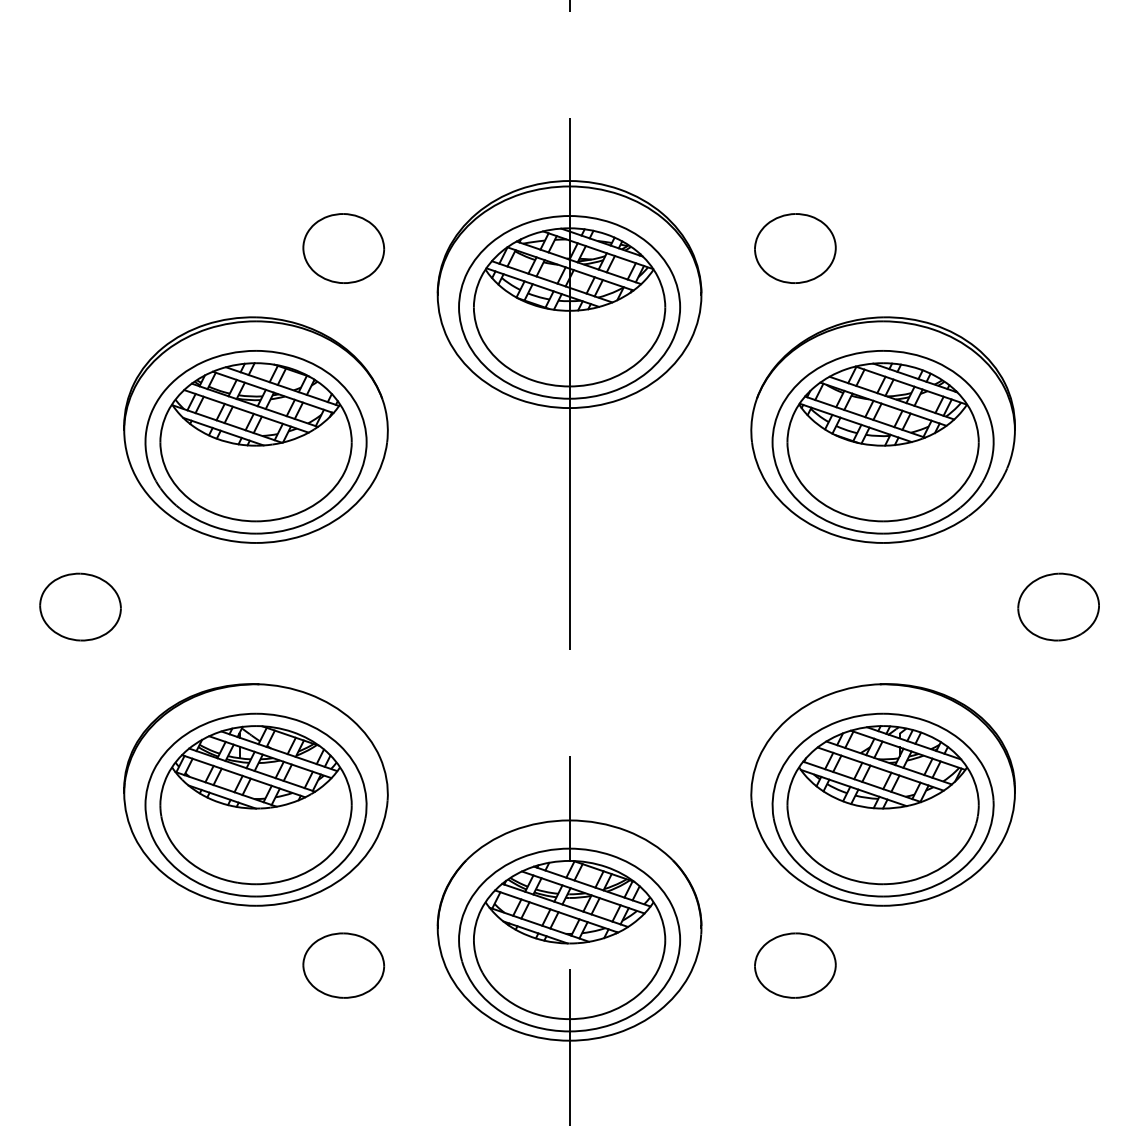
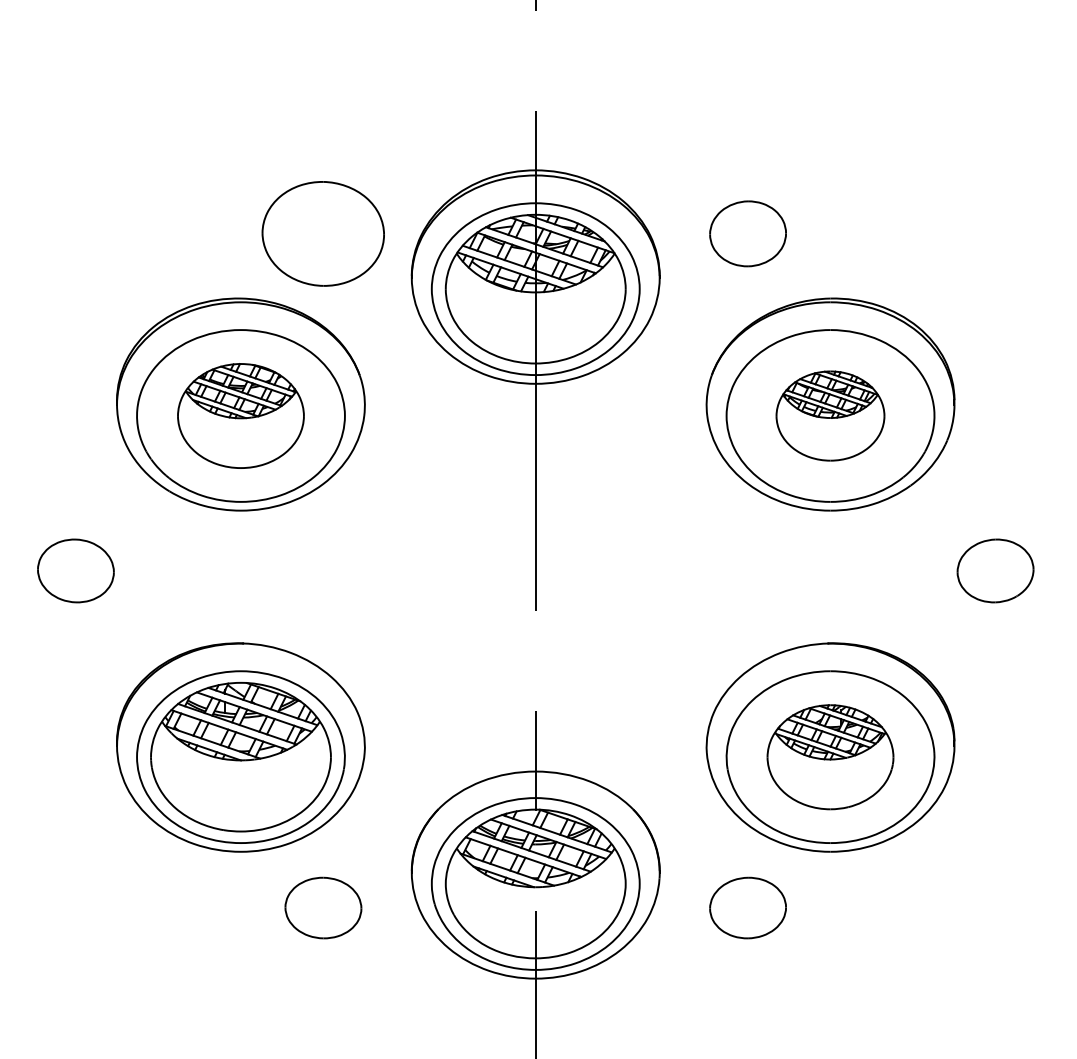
part: (343, 248) -> (323, 233), size x1.6
part: (255, 442) -> (240, 416), size x0.7
part: (882, 442) -> (829, 416), size x0.6
part: (882, 805) -> (829, 757), size x0.7

